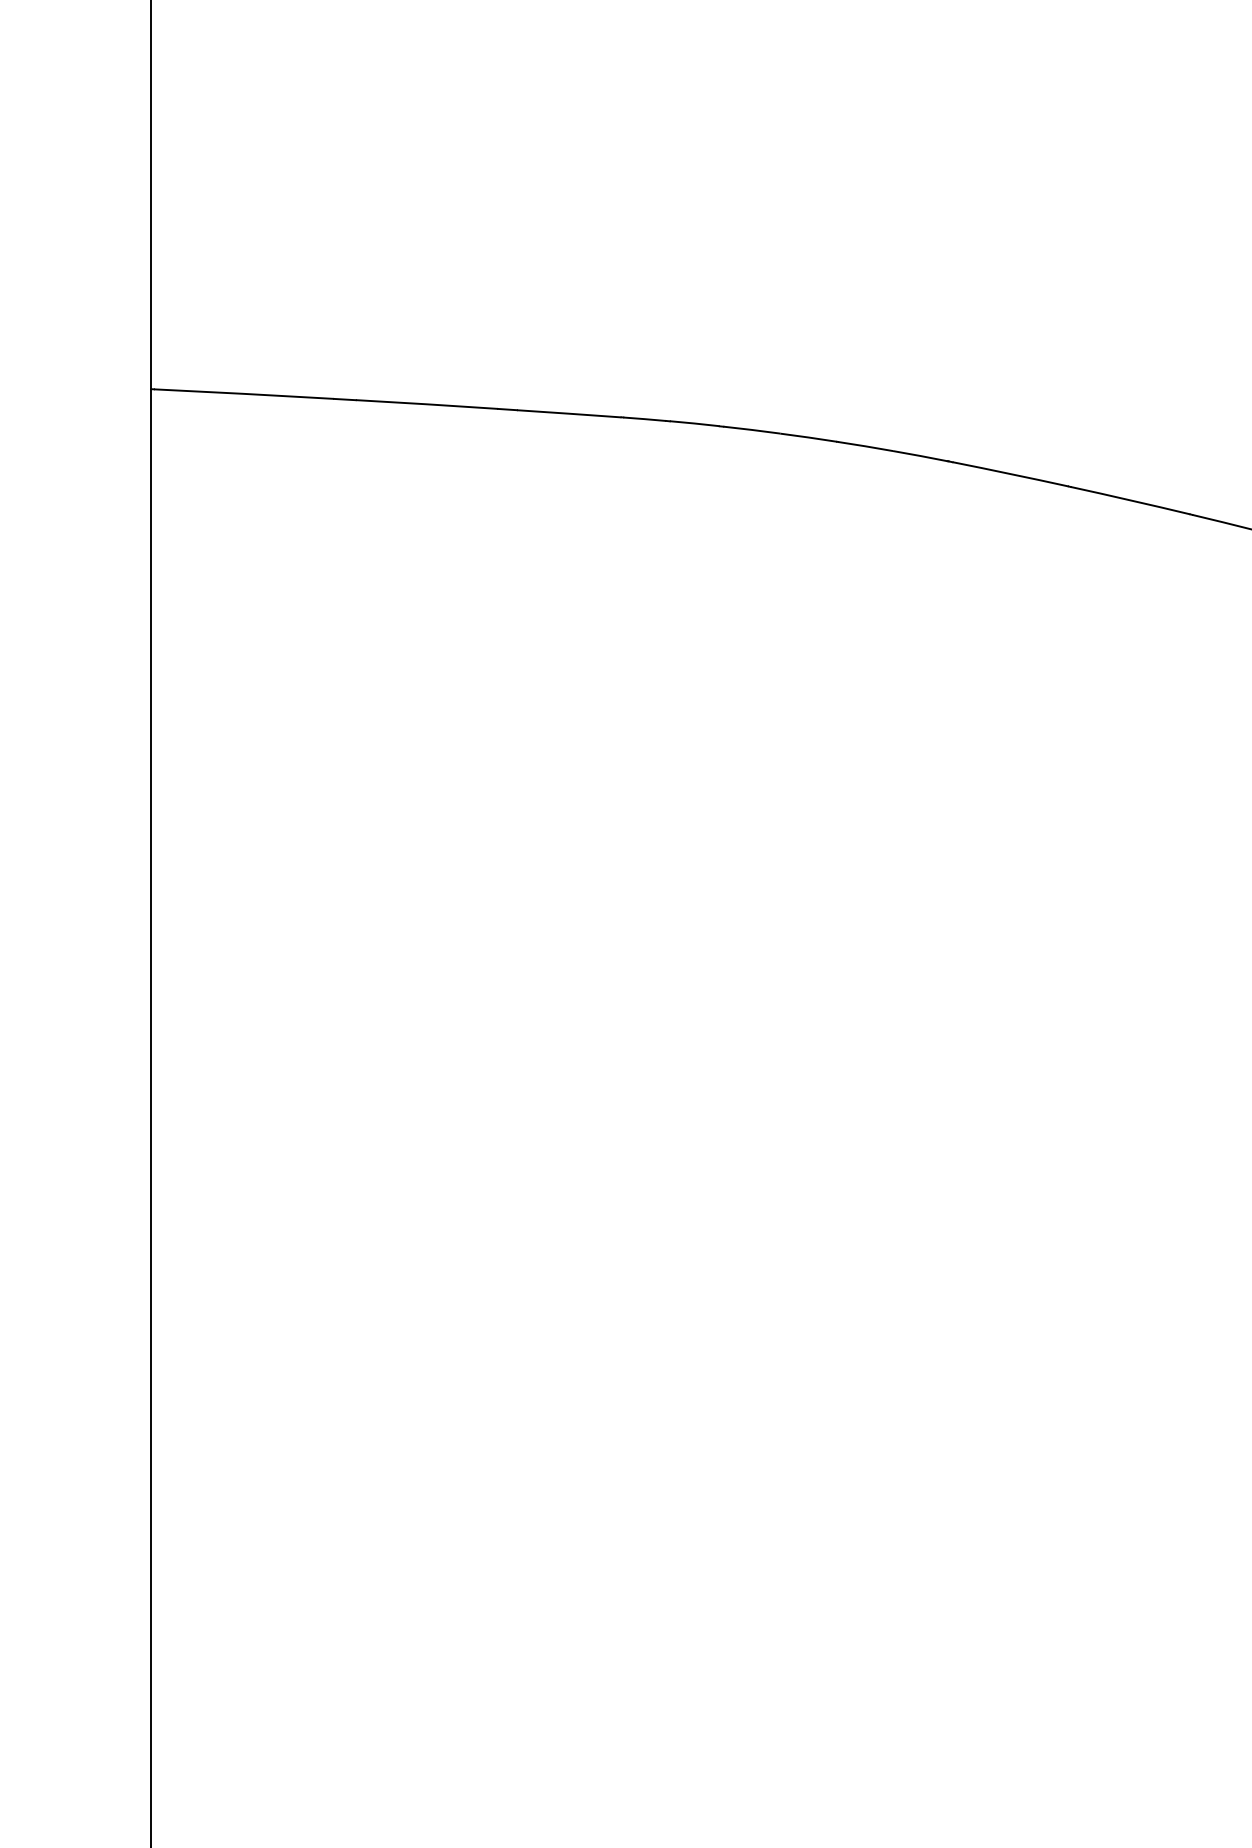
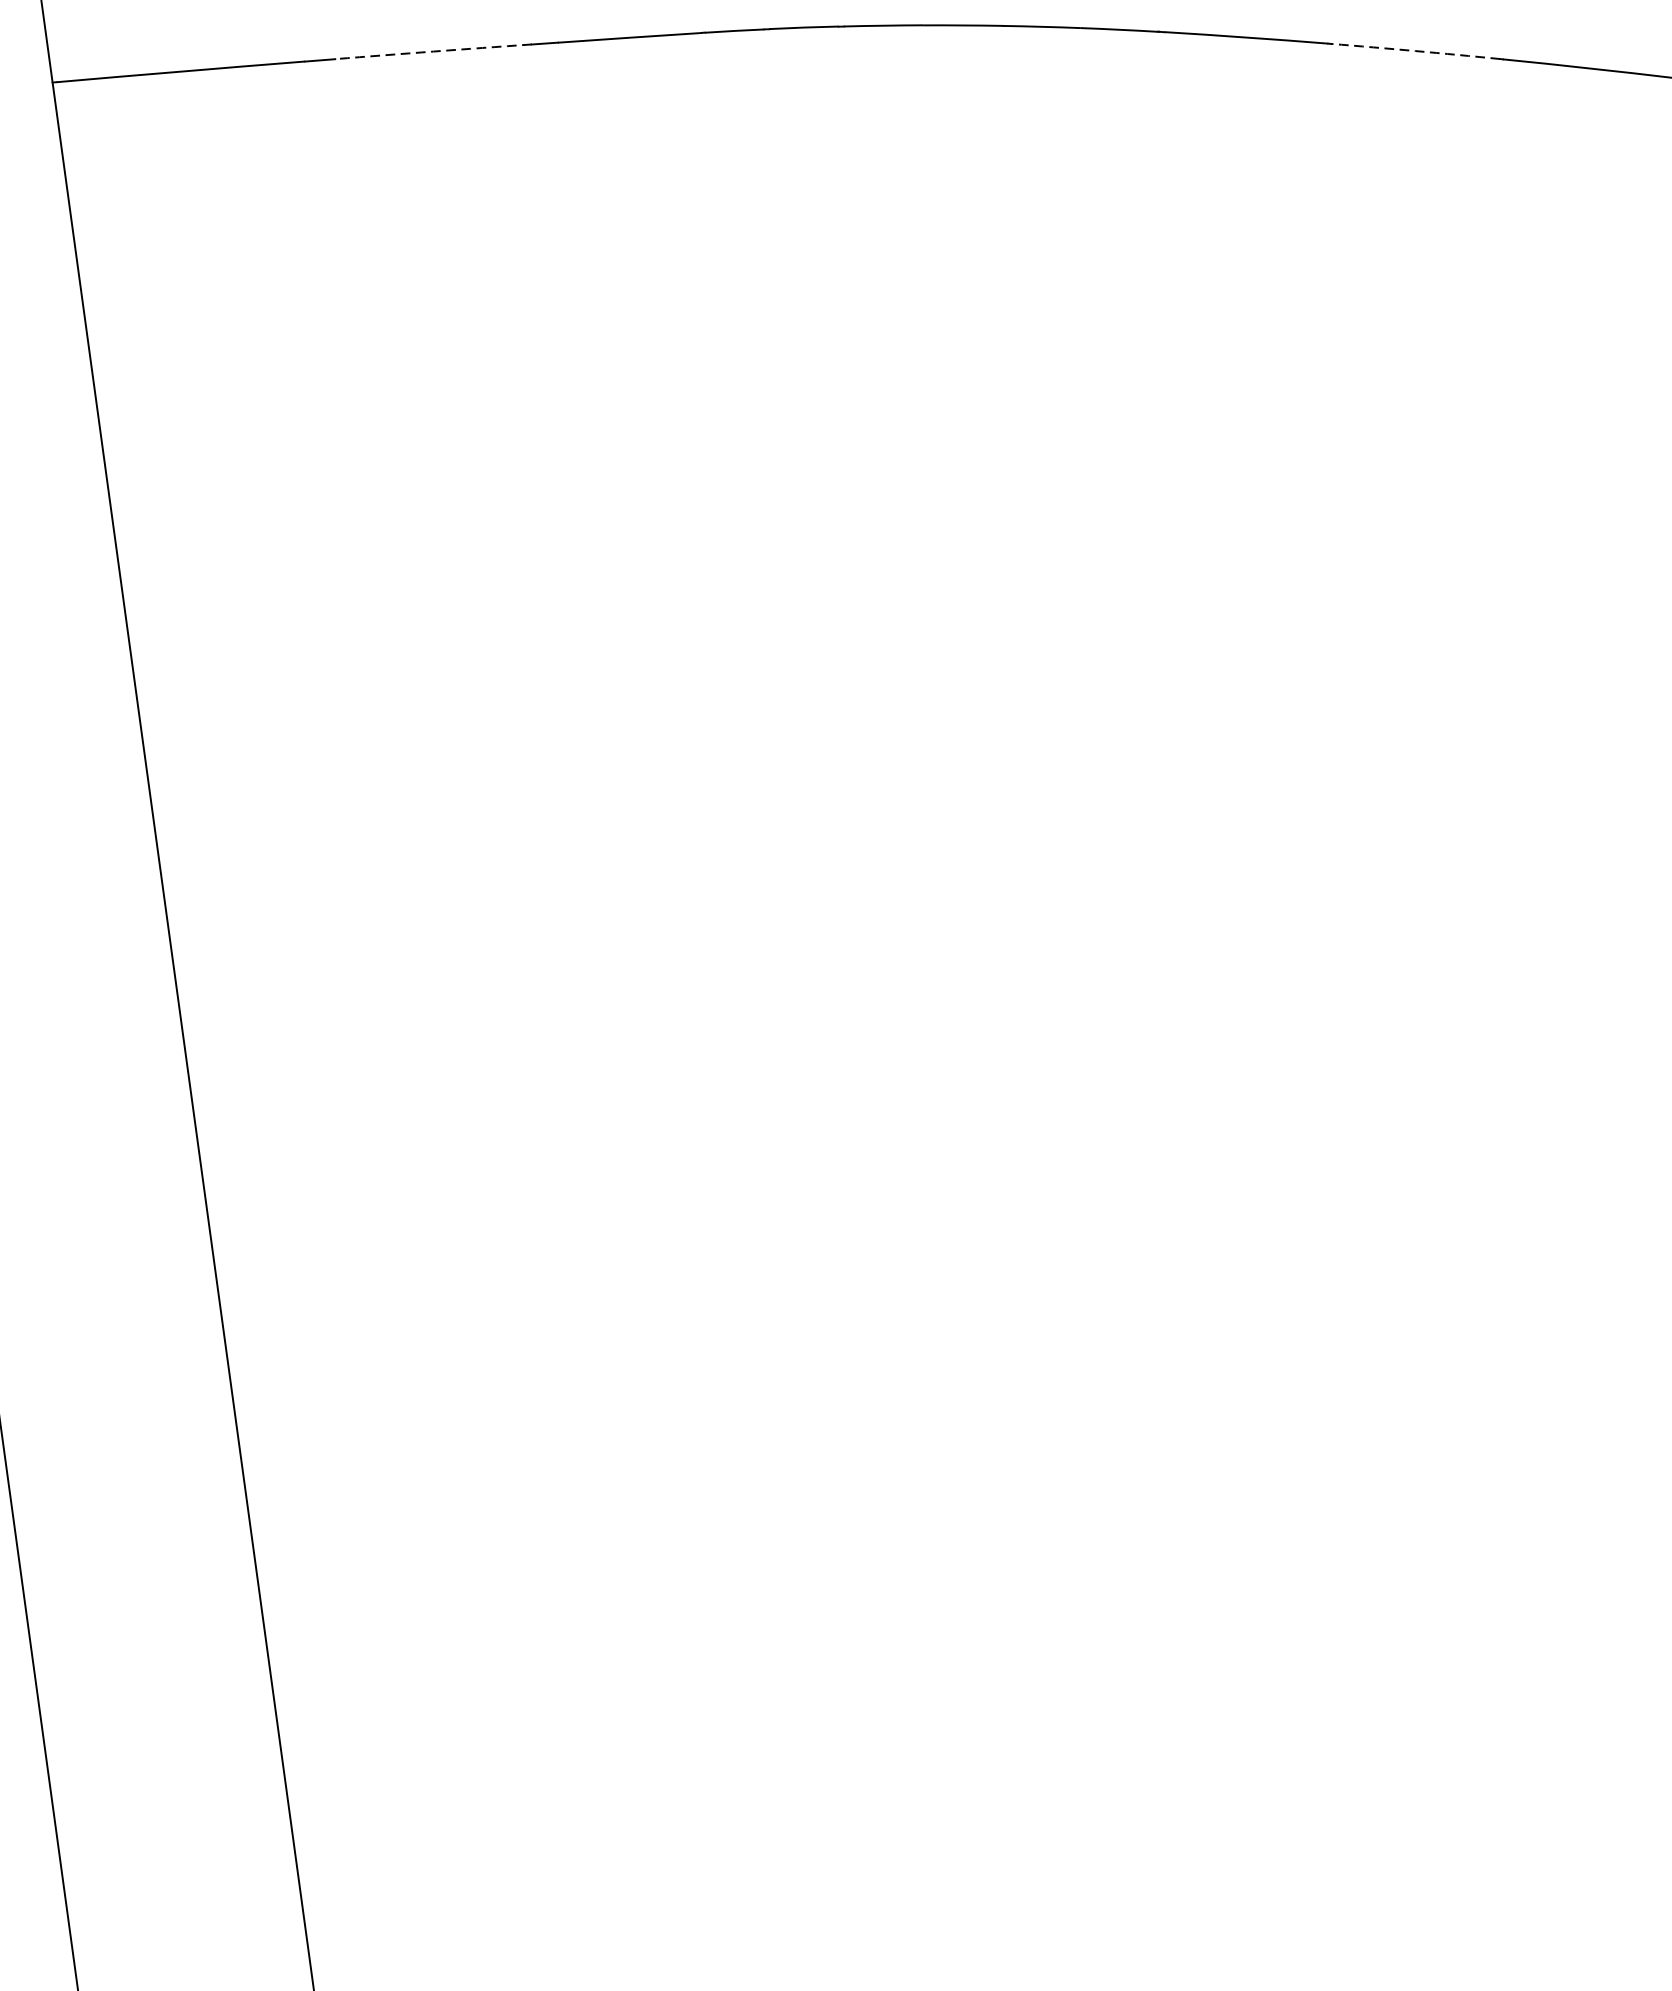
arc: (426, 404) -> (432, 51), solid -> dashed
arc: (1130, 500) -> (1415, 51), solid -> dashed

